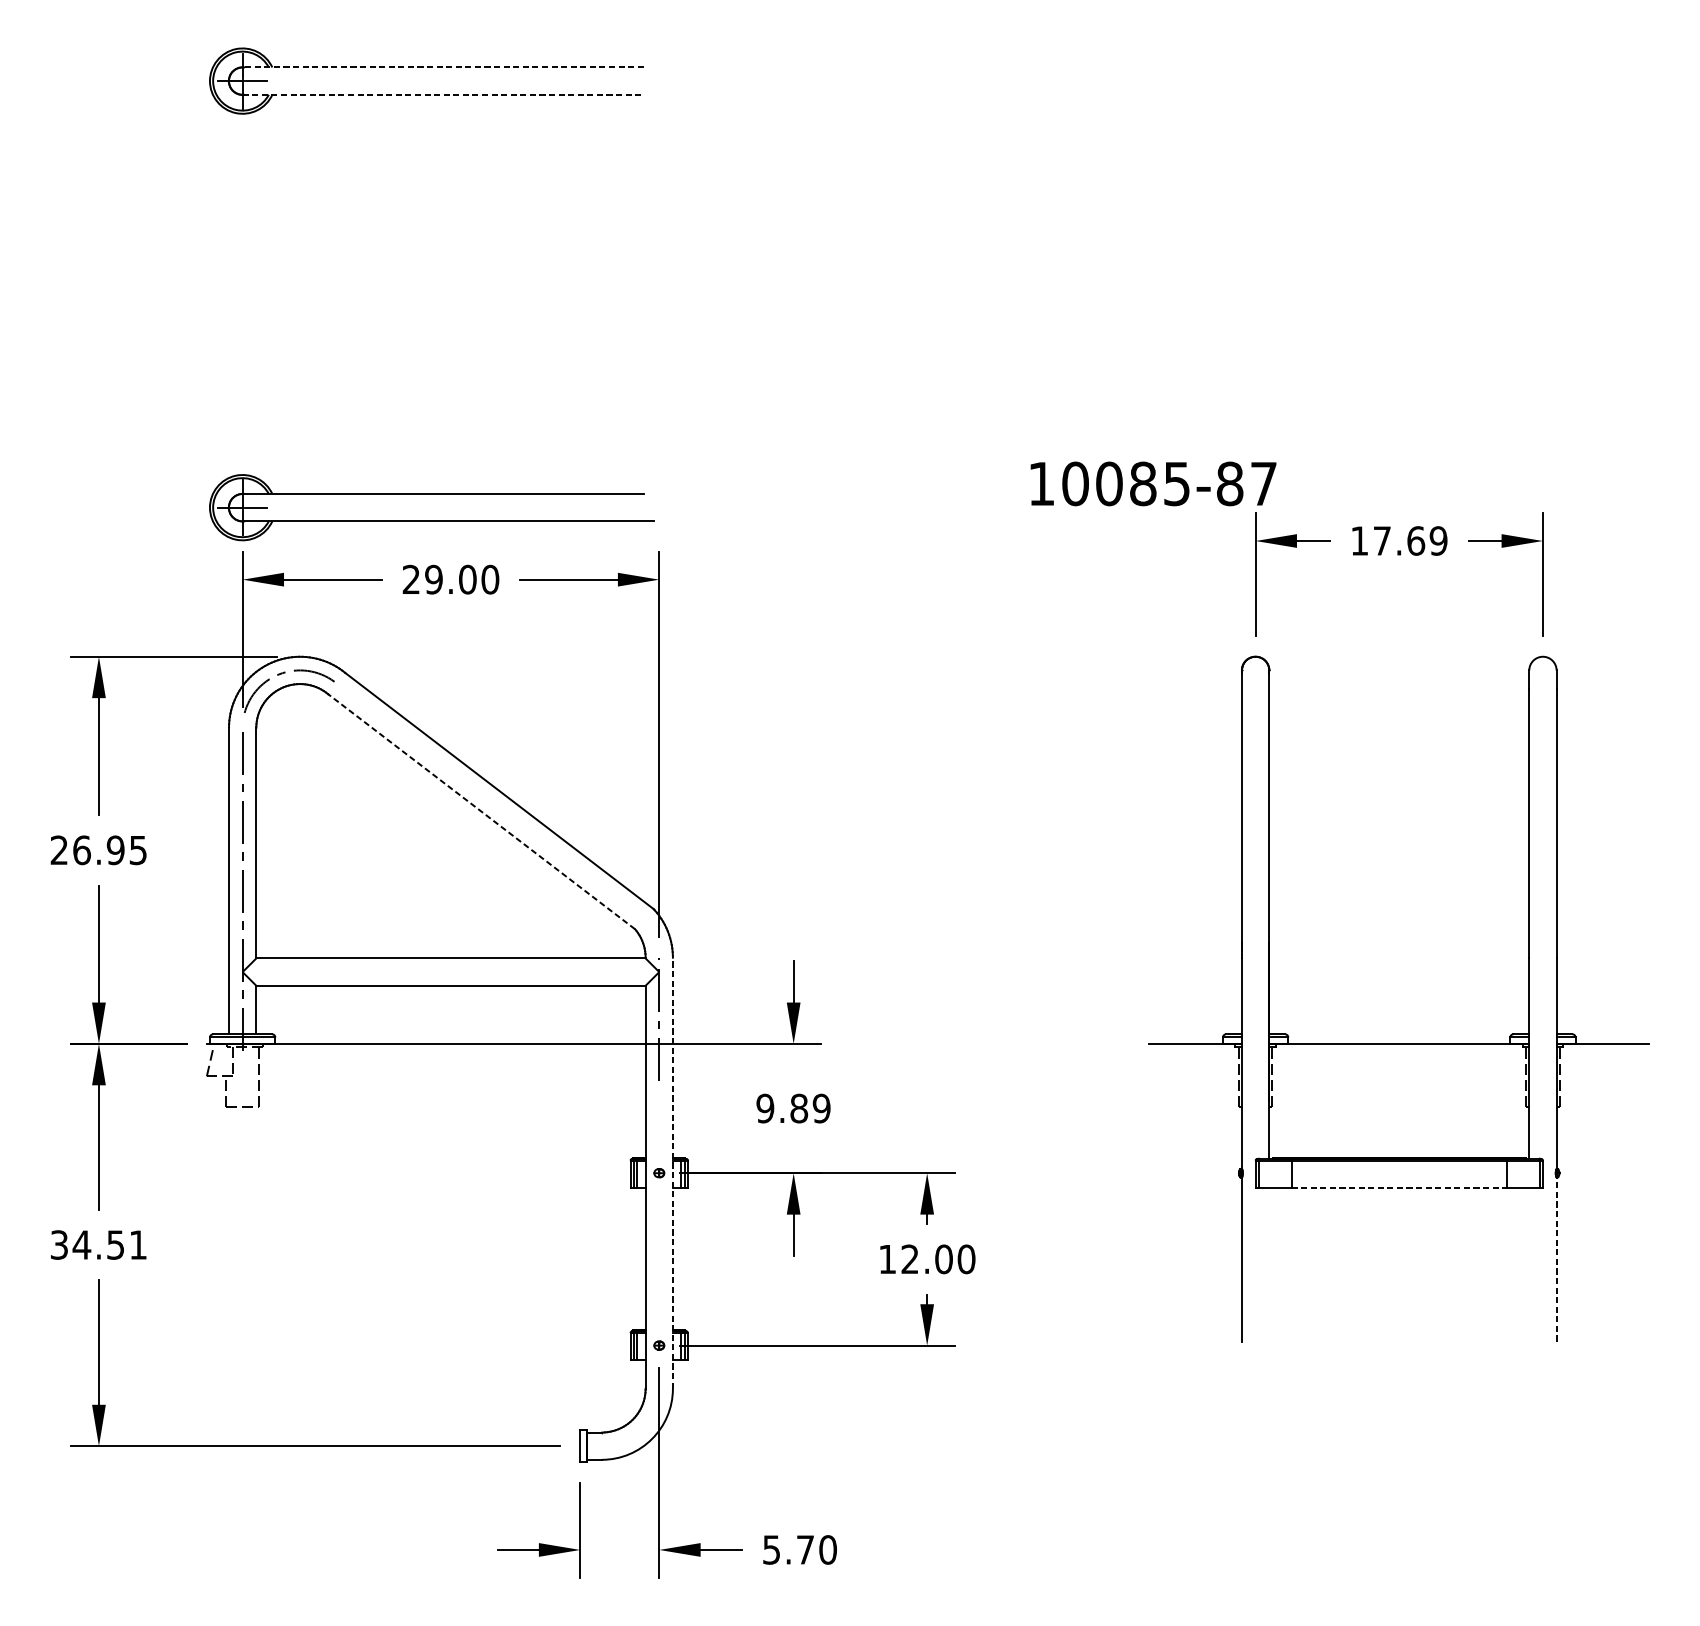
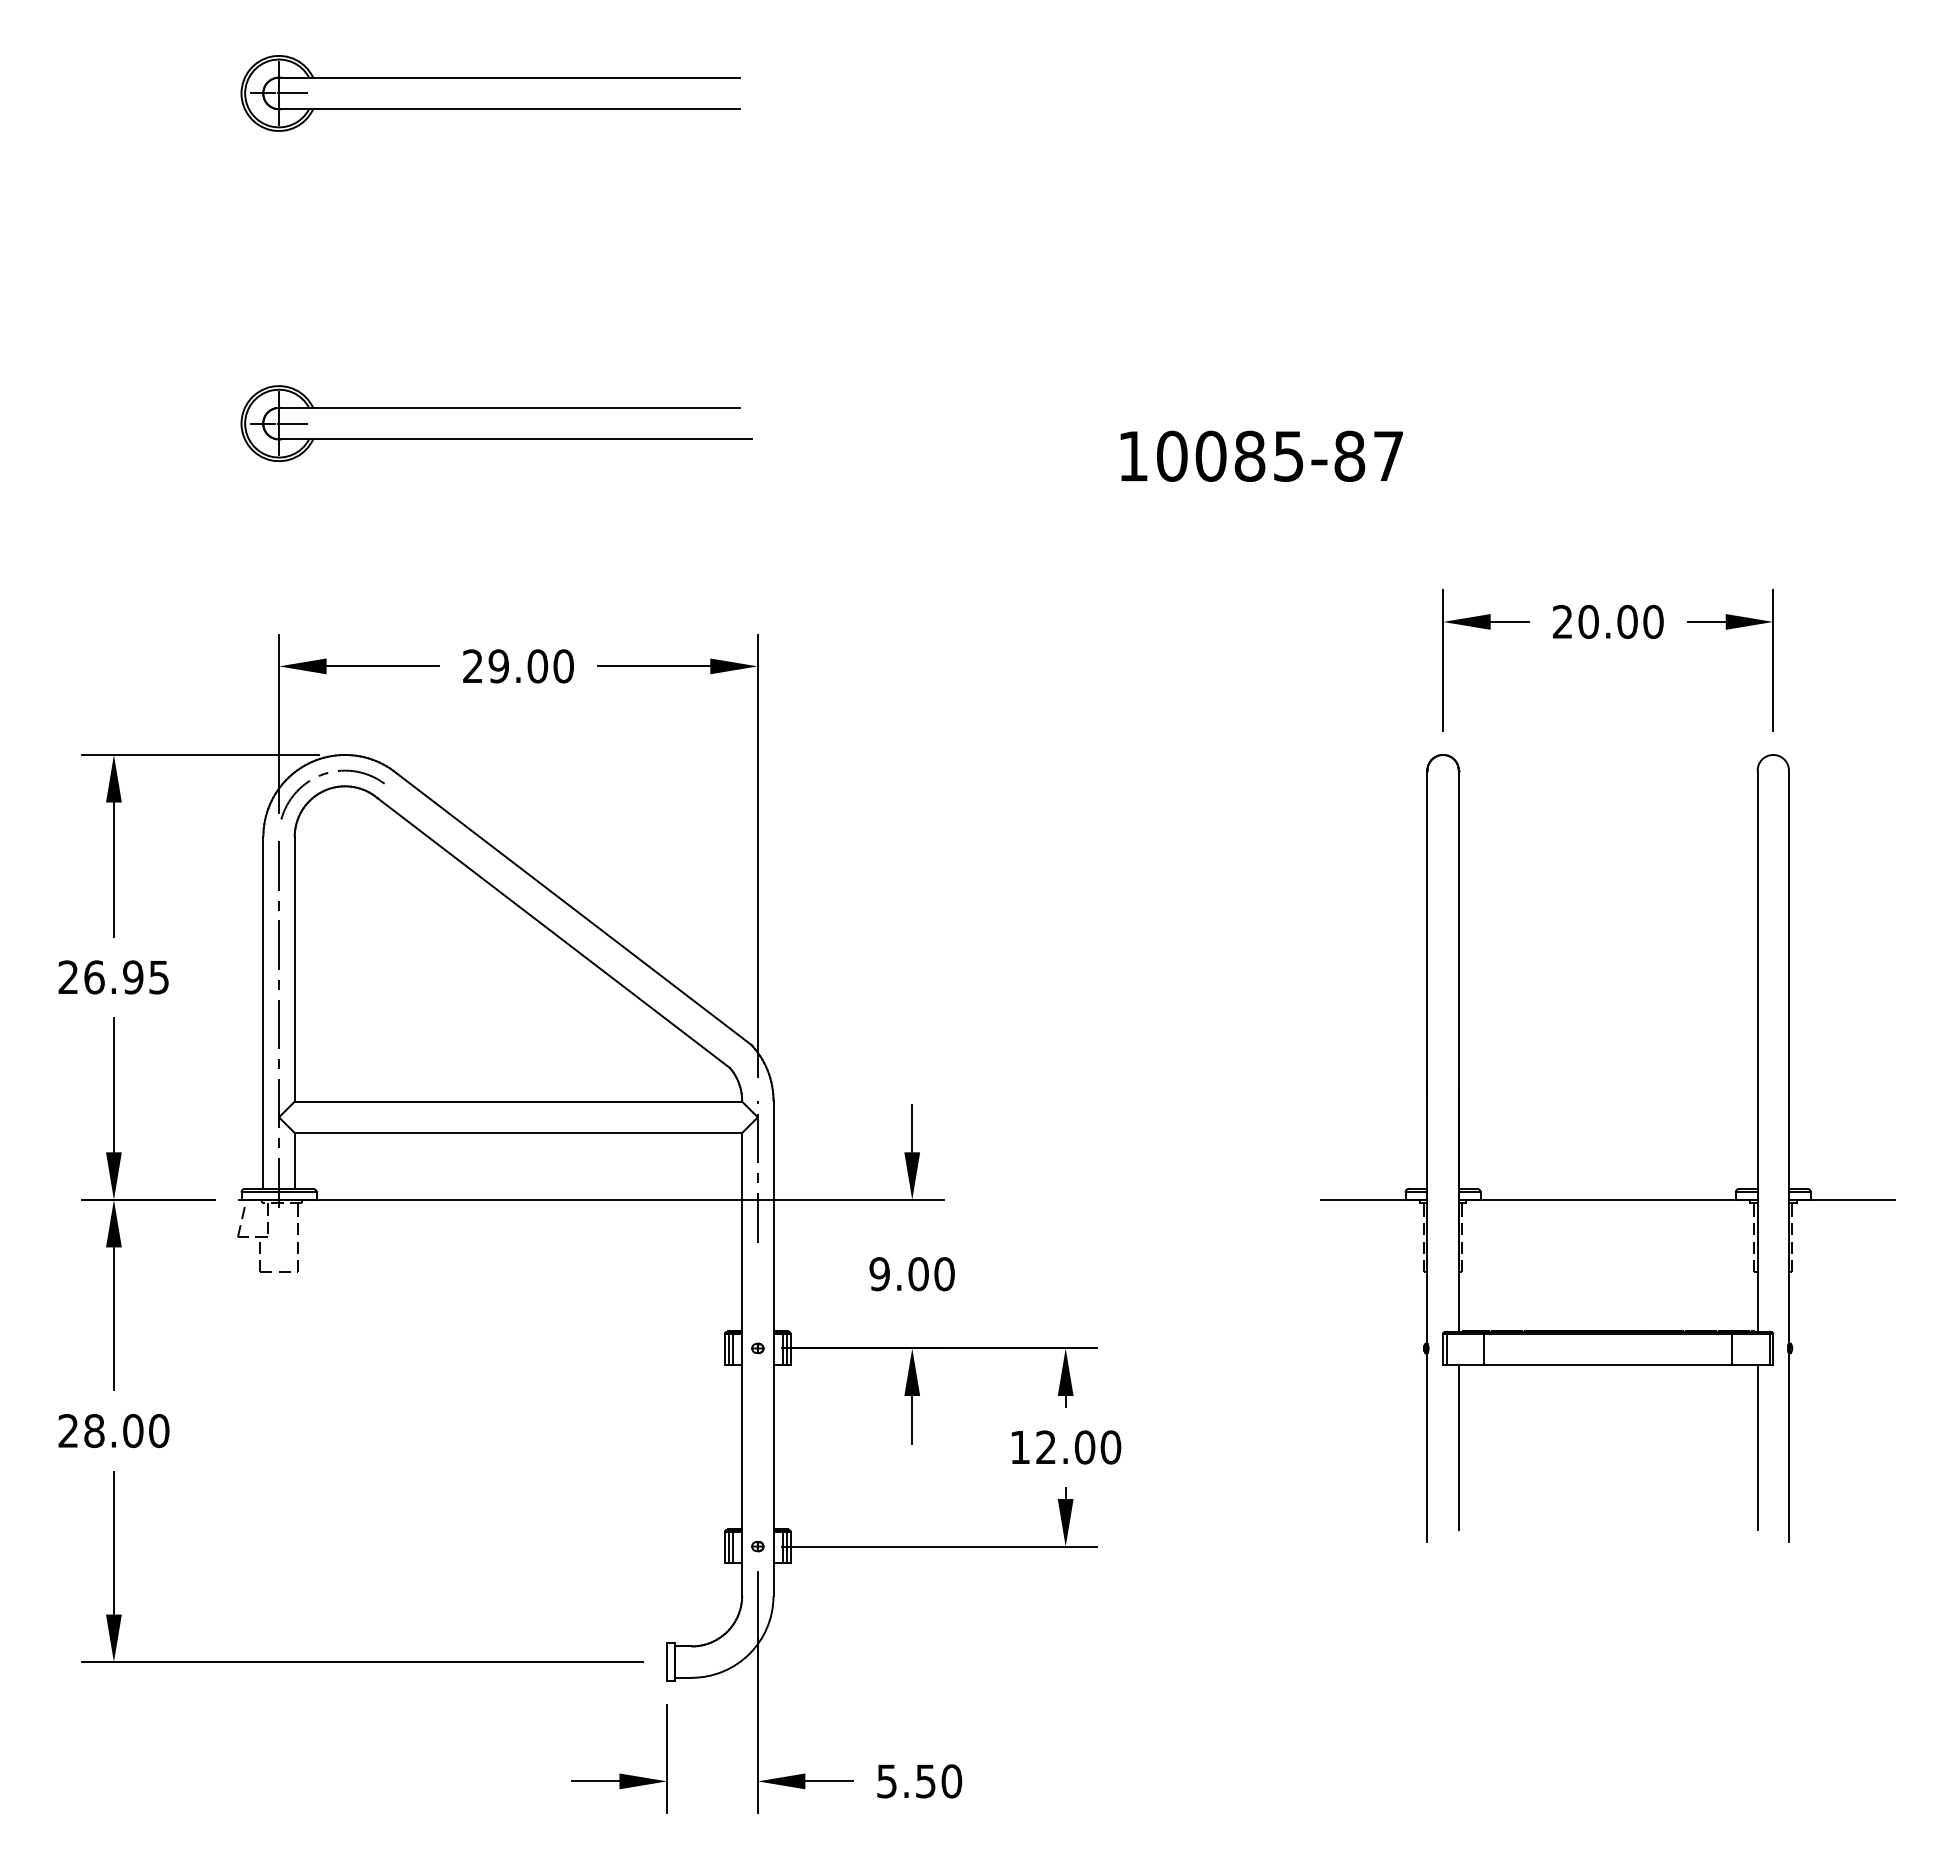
line: (443, 67) -> (509, 77), dashed -> solid
line: (444, 95) -> (510, 109), dashed -> solid
text: (1153, 483) -> (1261, 455), moved
part: (431, 494) -> (496, 408), moved
text: (1399, 540) -> (1608, 621), 17.69 -> 20.00
line: (481, 811) -> (553, 932), dashed -> solid
text: (810, 1108) -> (931, 1274), 9.89 -> 9.00
line: (672, 1173) -> (773, 1348), dashed -> solid
line: (1399, 1187) -> (1608, 1364), dashed -> solid
text: (98, 1245) -> (113, 1431), 34.51 -> 28.00
line: (1269, 1259) -> (1458, 1447), added
line: (1529, 1259) -> (1757, 1447), added
line: (1556, 1259) -> (1788, 1447), dashed -> solid
text: (805, 1550) -> (925, 1781), 5.70 -> 5.50

